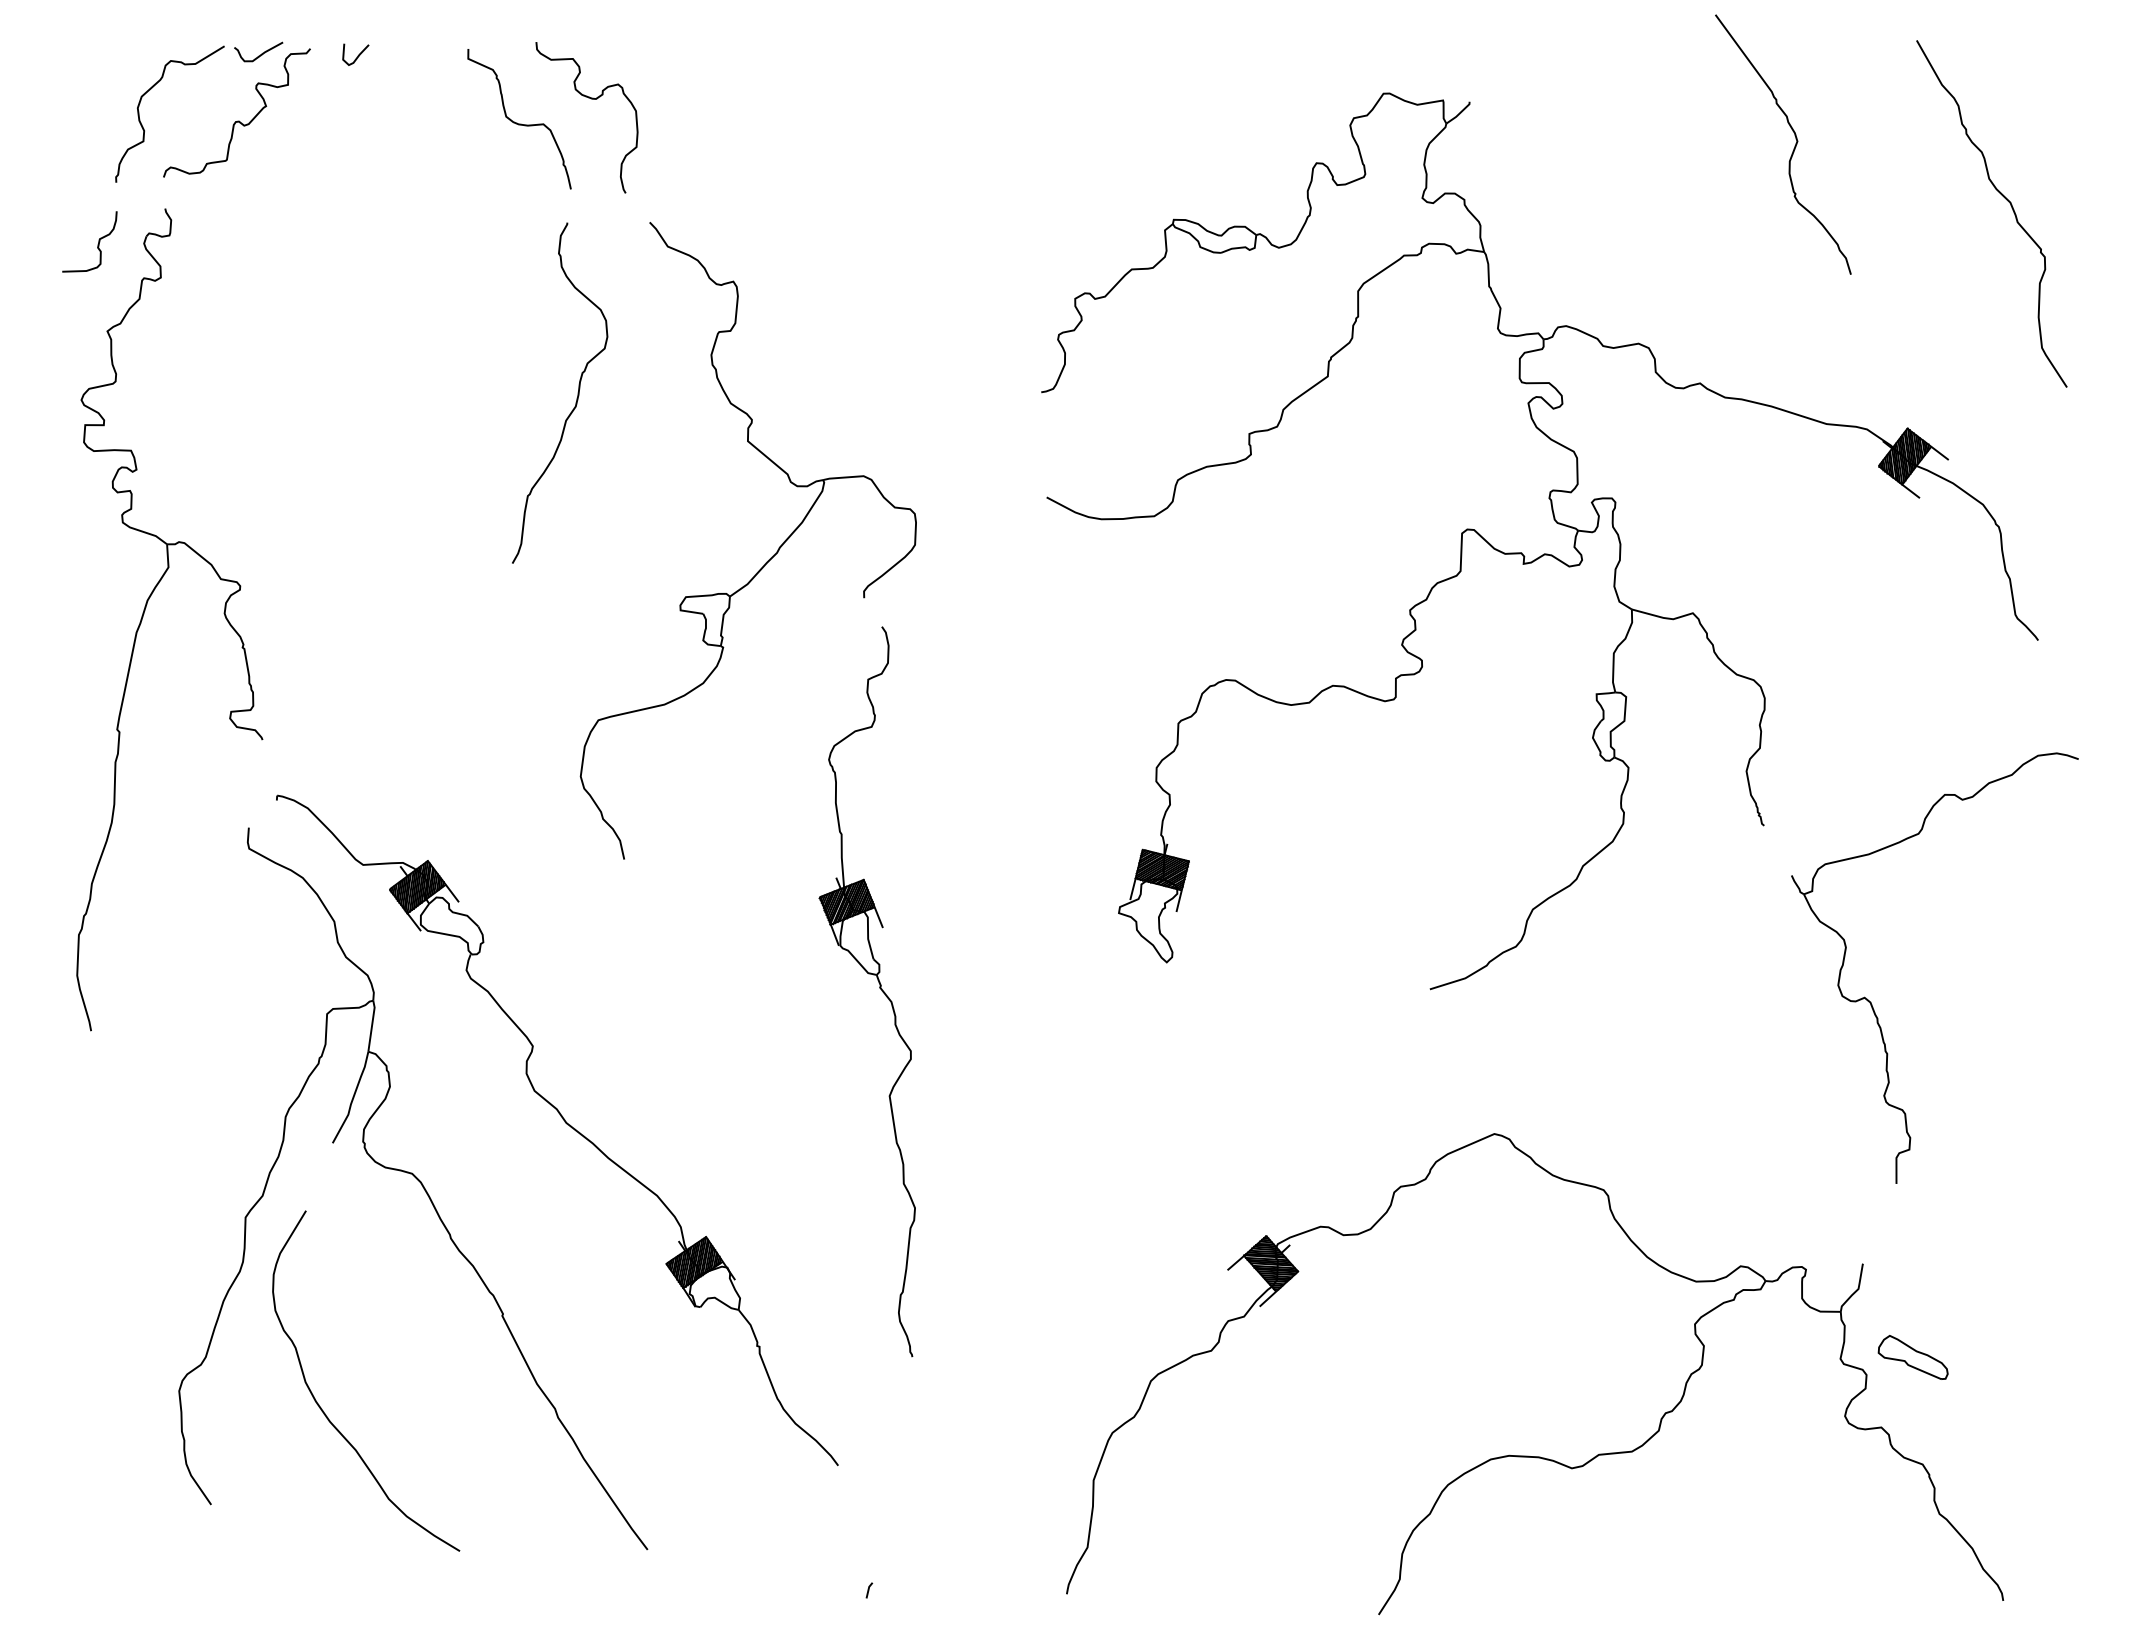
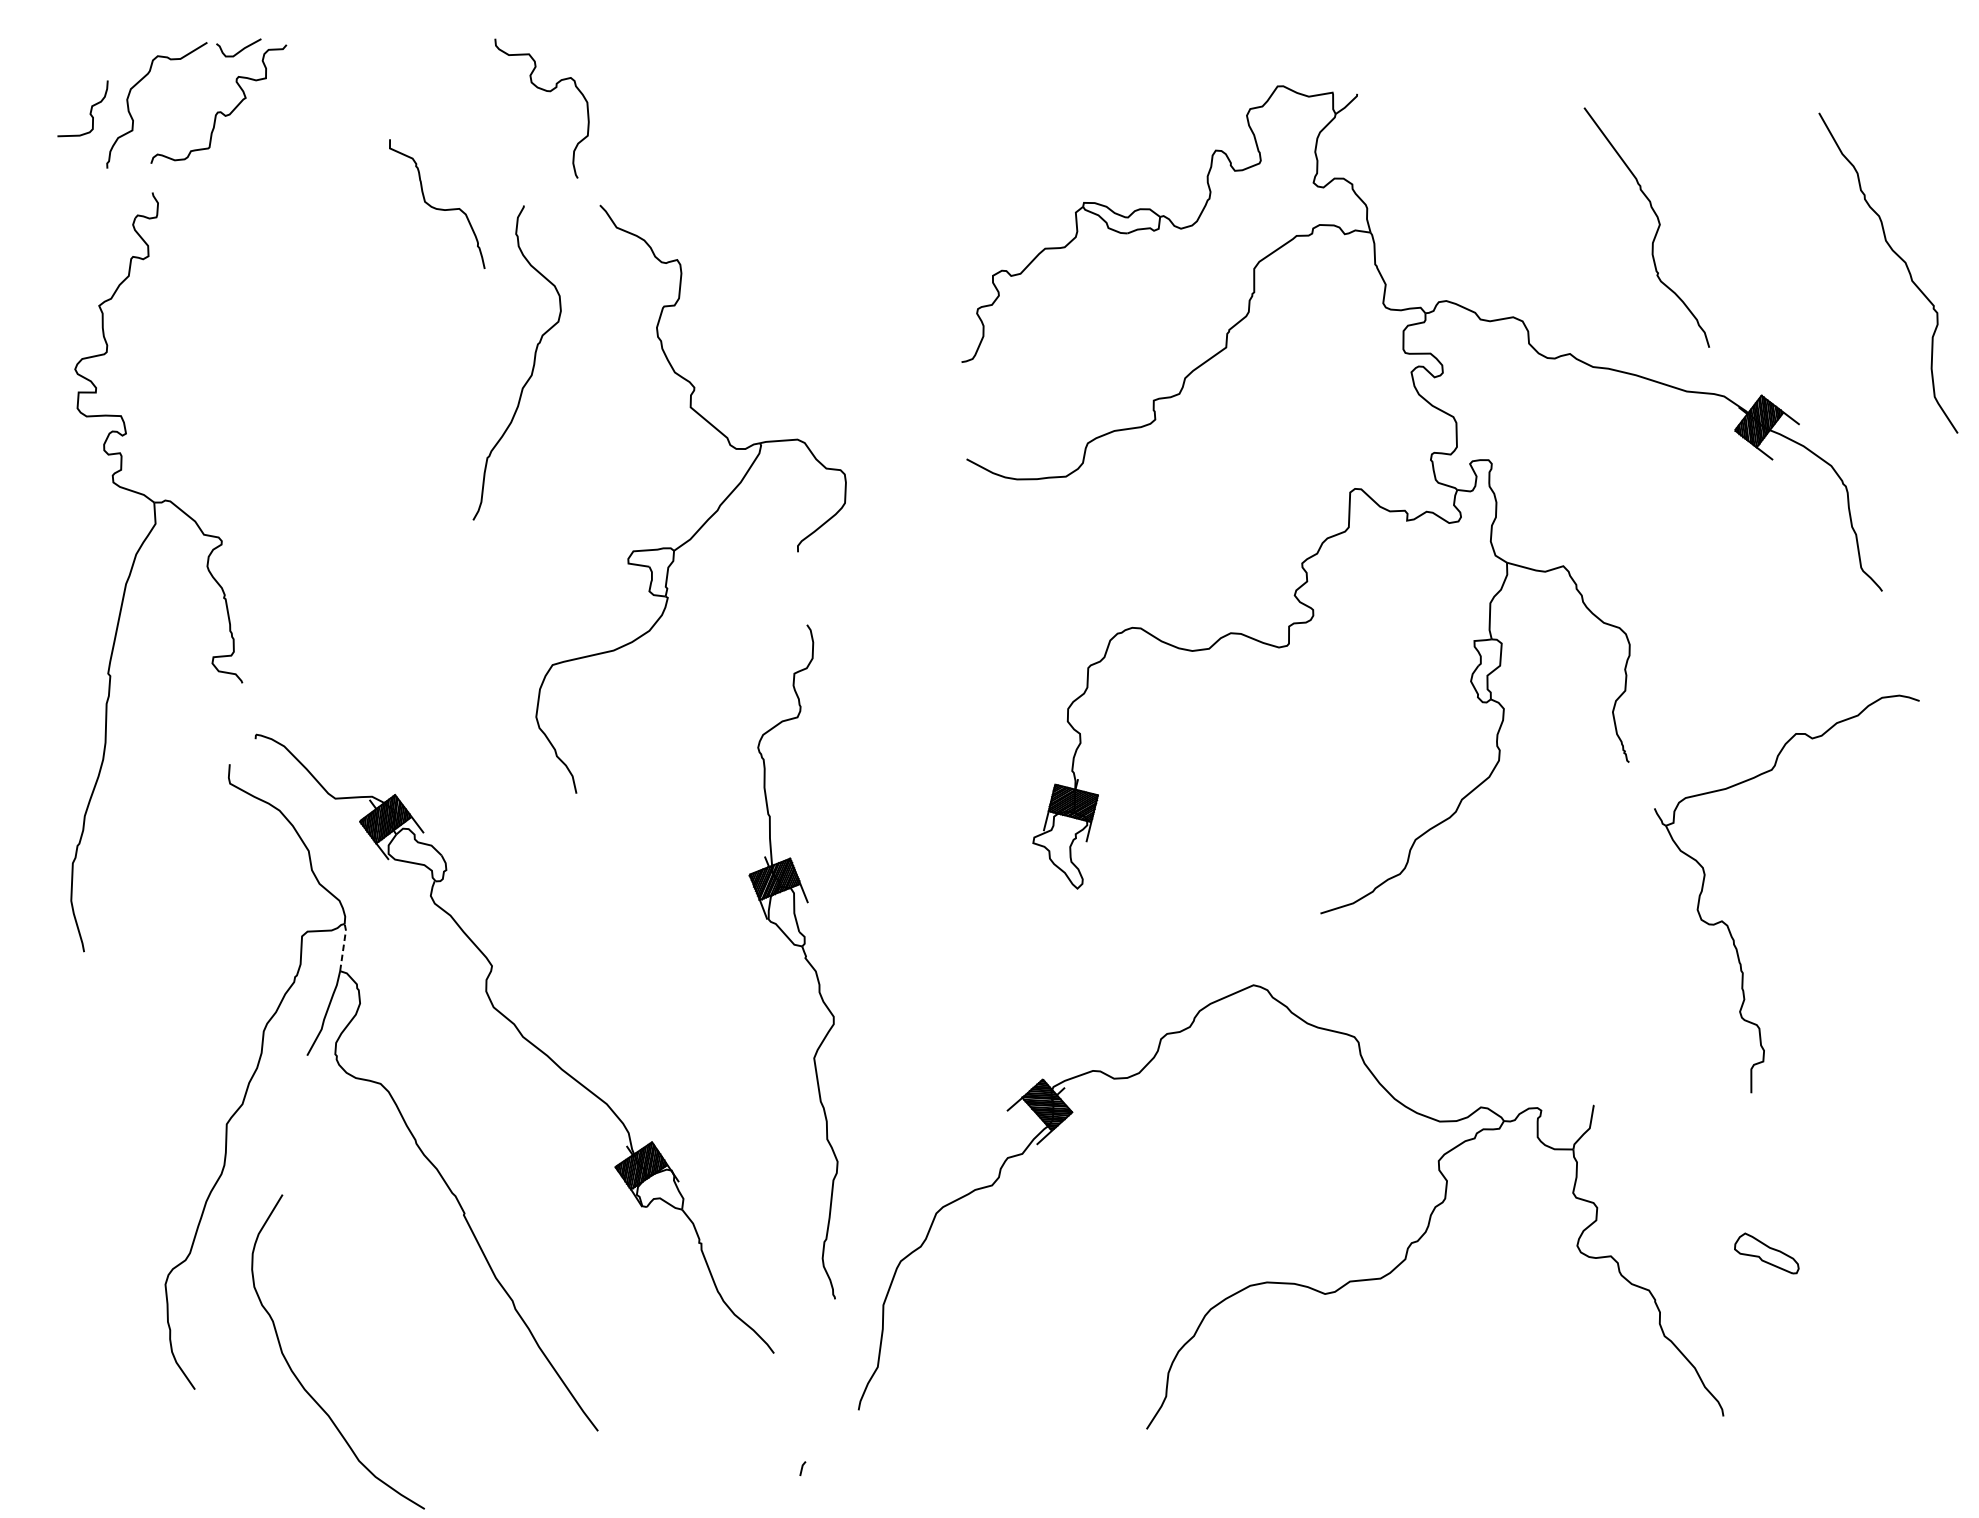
curve: (357, 55) -> (330, 51), removed
curve: (517, 122) -> (435, 207), moved
curve: (1793, 148) -> (1656, 231), moved
curve: (2005, 199) -> (1900, 259), moved
curve: (97, 244) -> (90, 111), moved
part: (879, 988) -> (804, 958), moved
line: (372, 1025) -> (343, 946), solid -> dashed
curve: (323, 1410) -> (298, 1379), moved
part: (1528, 1455) -> (1285, 1282), moved

